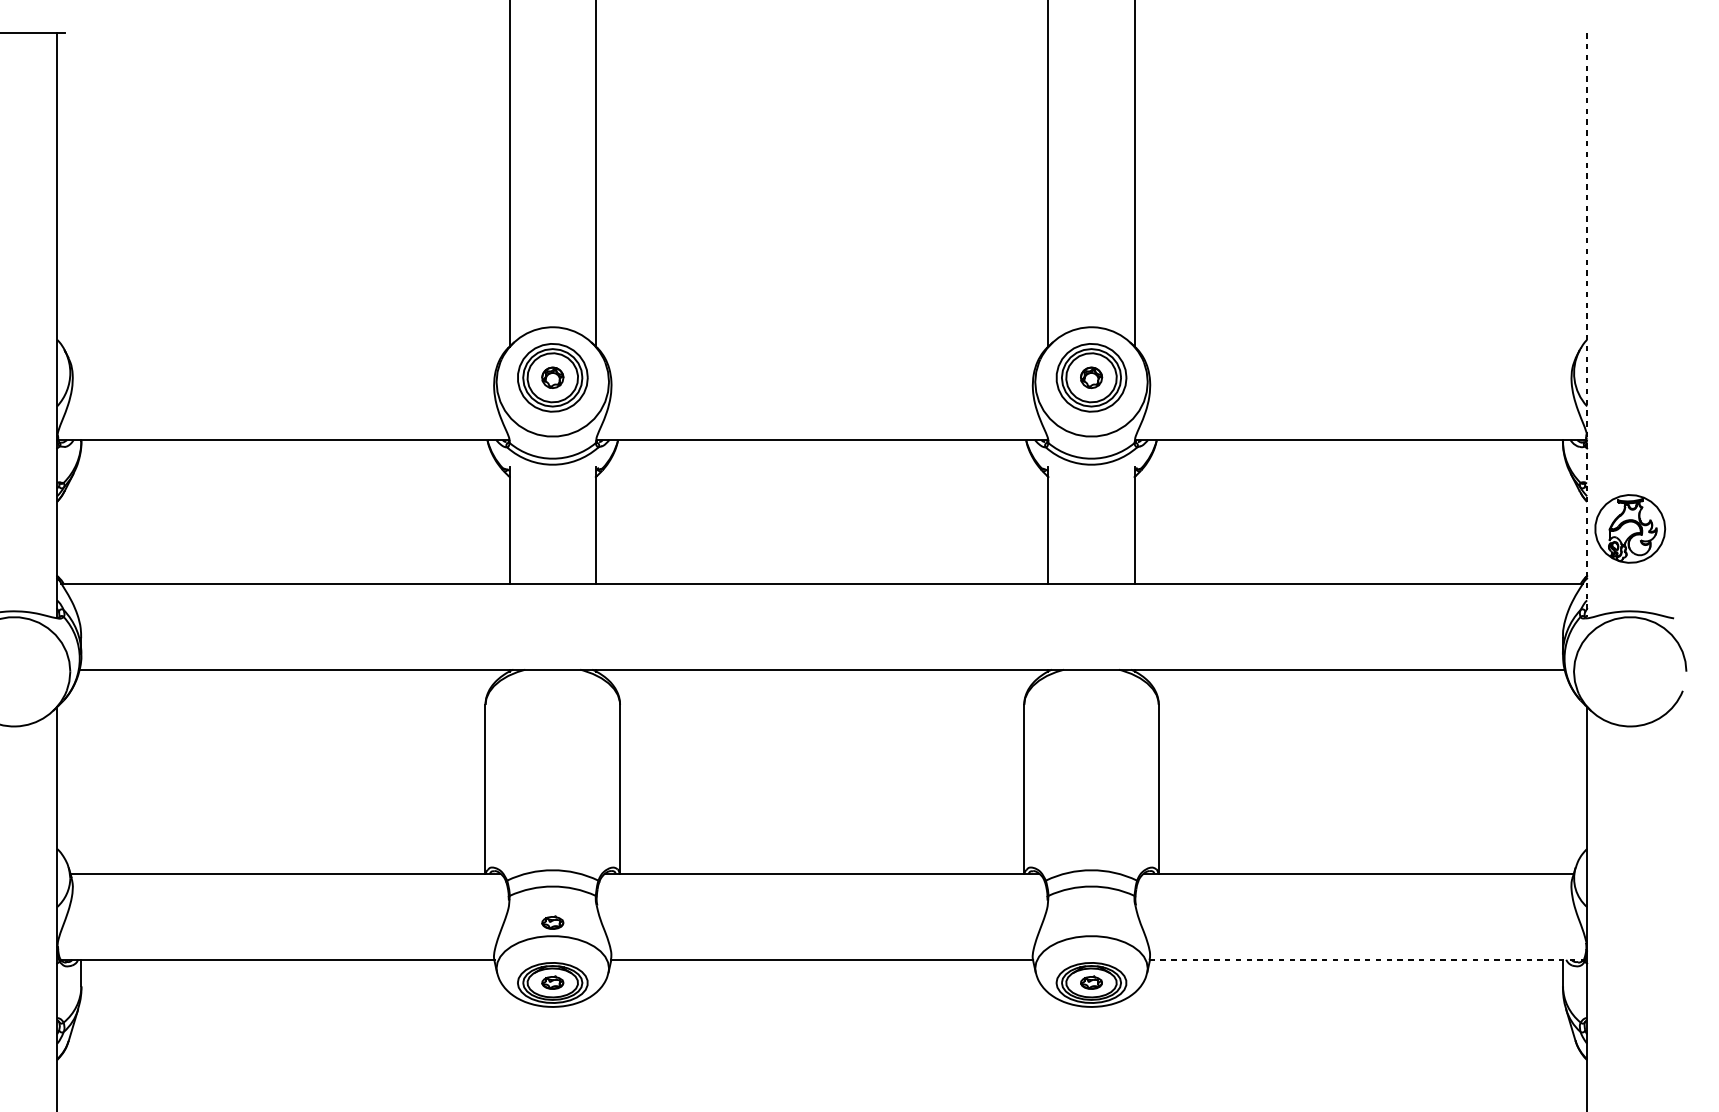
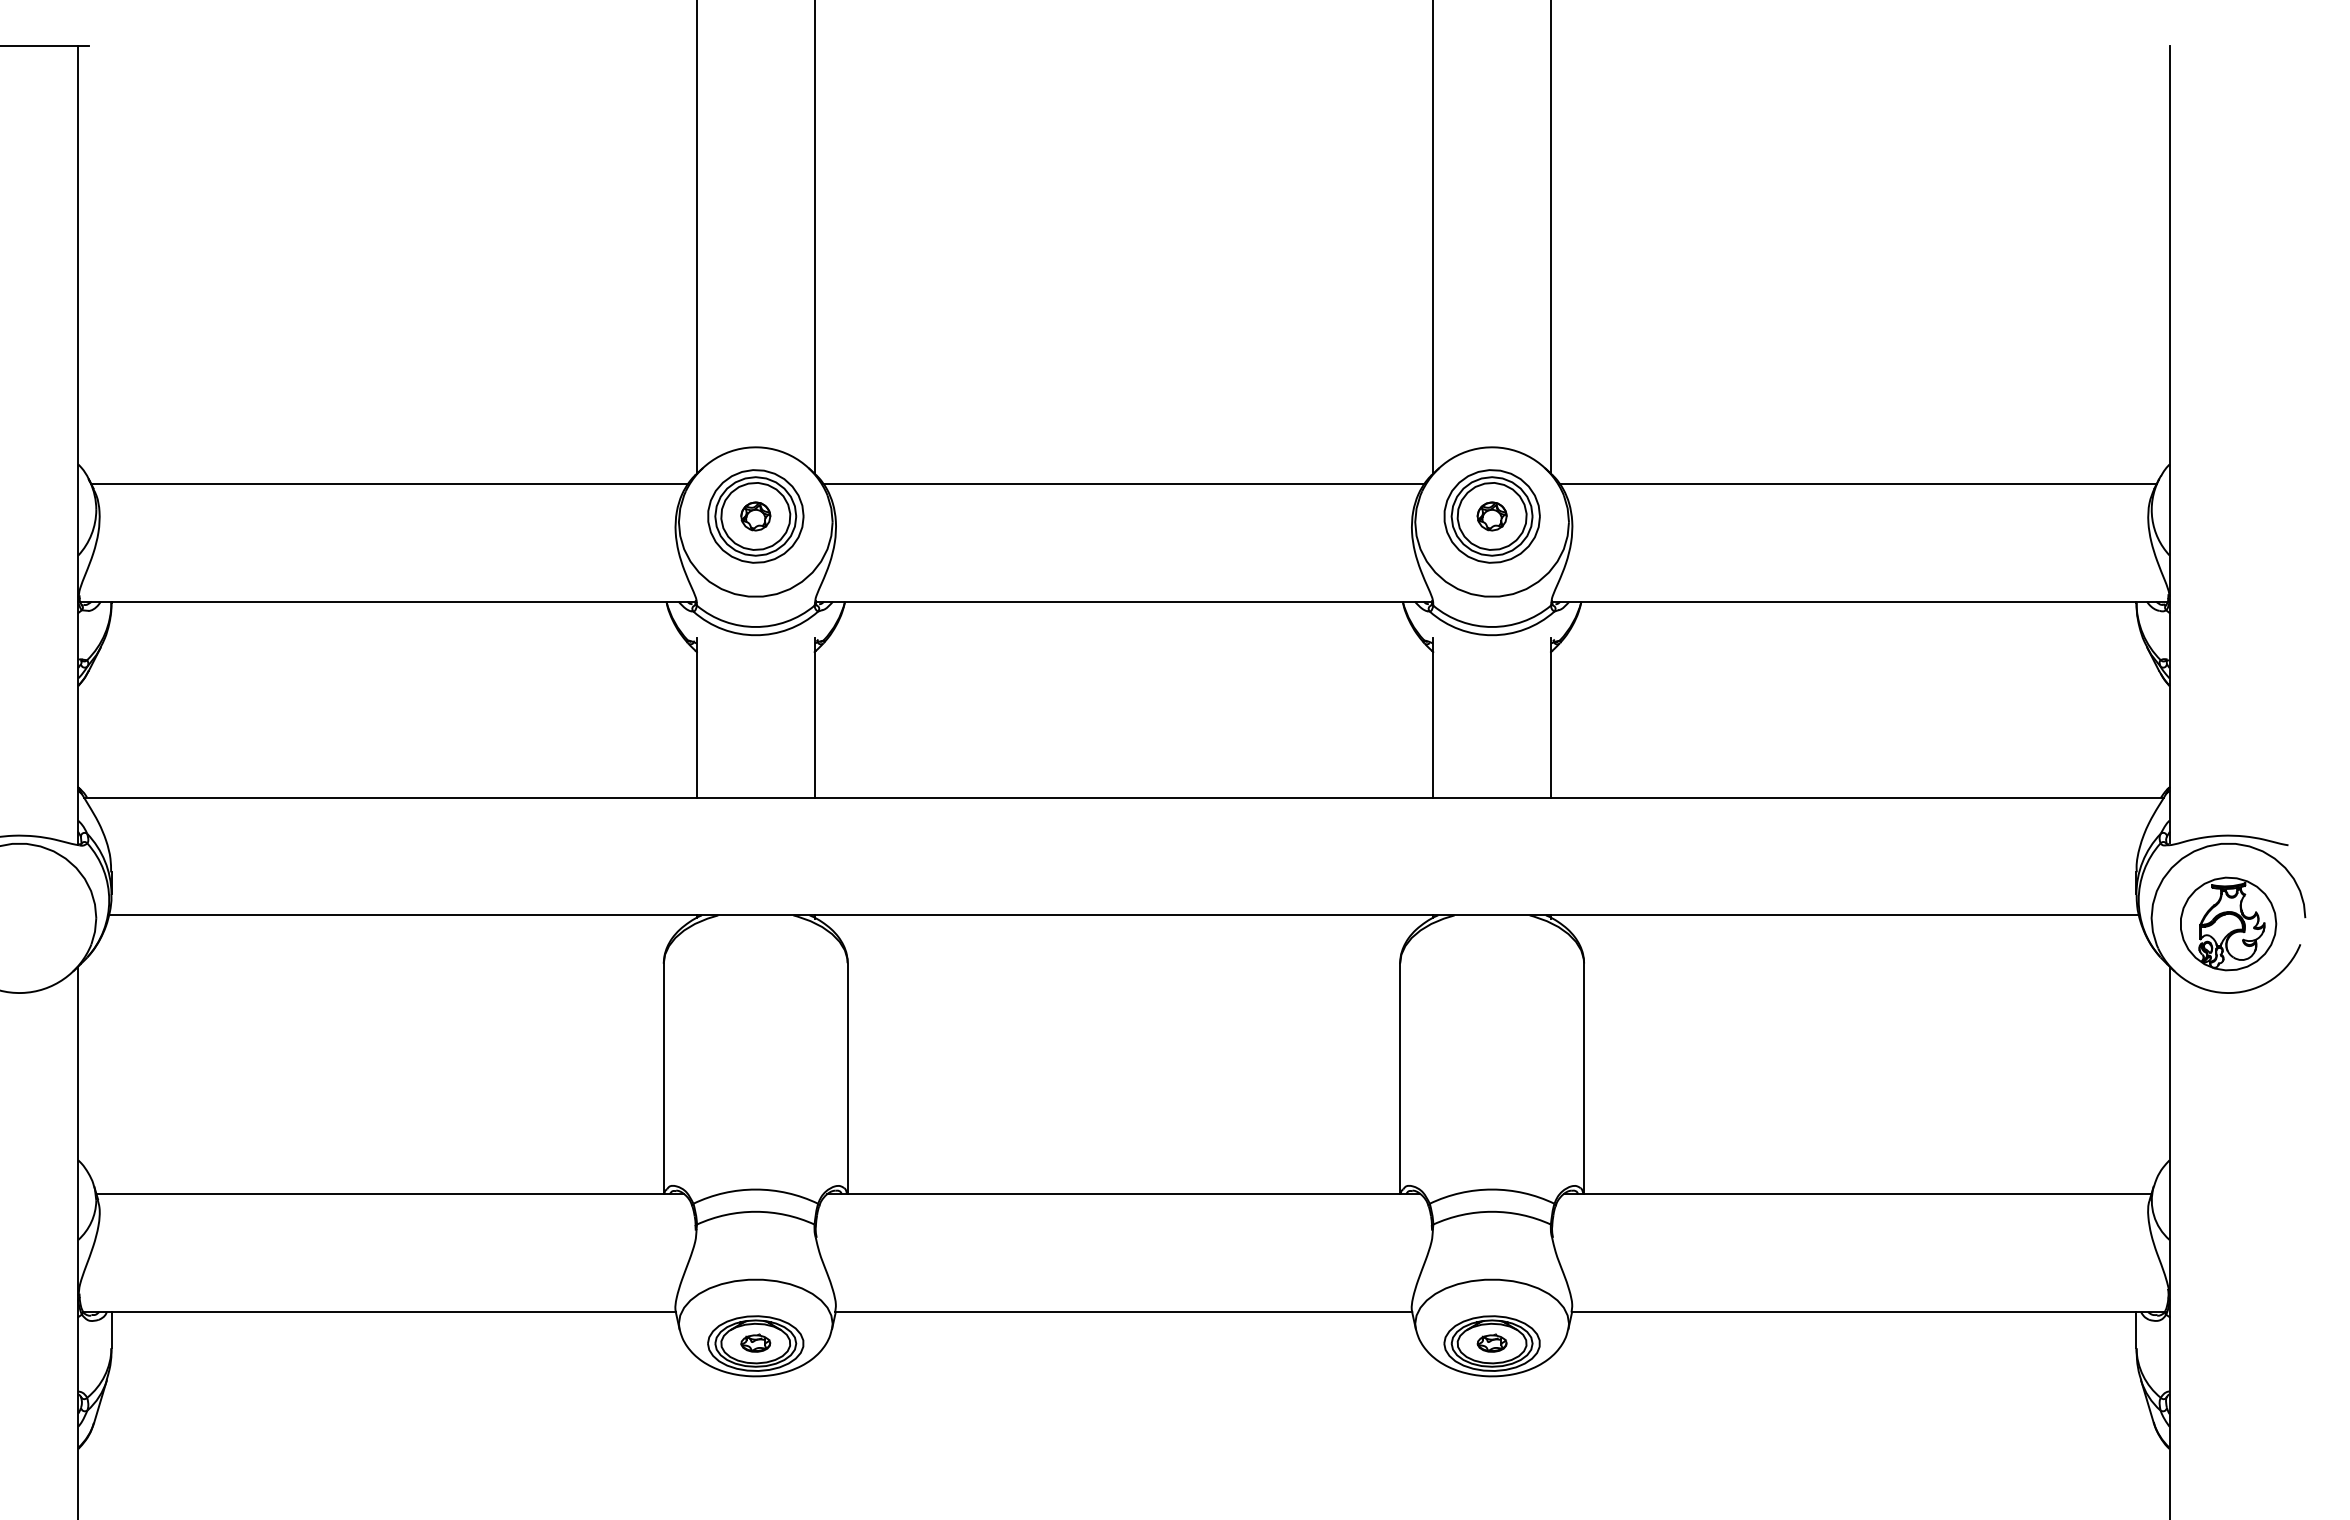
line: (1587, 325) -> (2169, 444), dashed -> solid
line: (284, 353) -> (389, 483), added
line: (821, 353) -> (1123, 483), added
line: (1358, 353) -> (1857, 483), added
part: (1630, 528) -> (2228, 923), moved
part: (552, 922) -> (755, 1260), removed
line: (1367, 960) -> (1869, 1312), dashed -> solid

